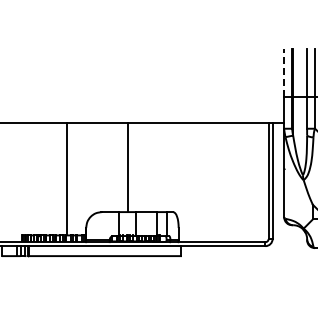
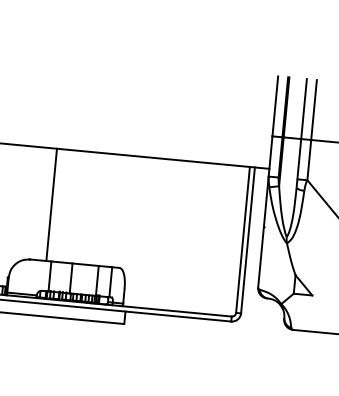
line: (284, 72) -> (275, 106), dashed -> solid
line: (127, 167) -> (51, 205), moved

